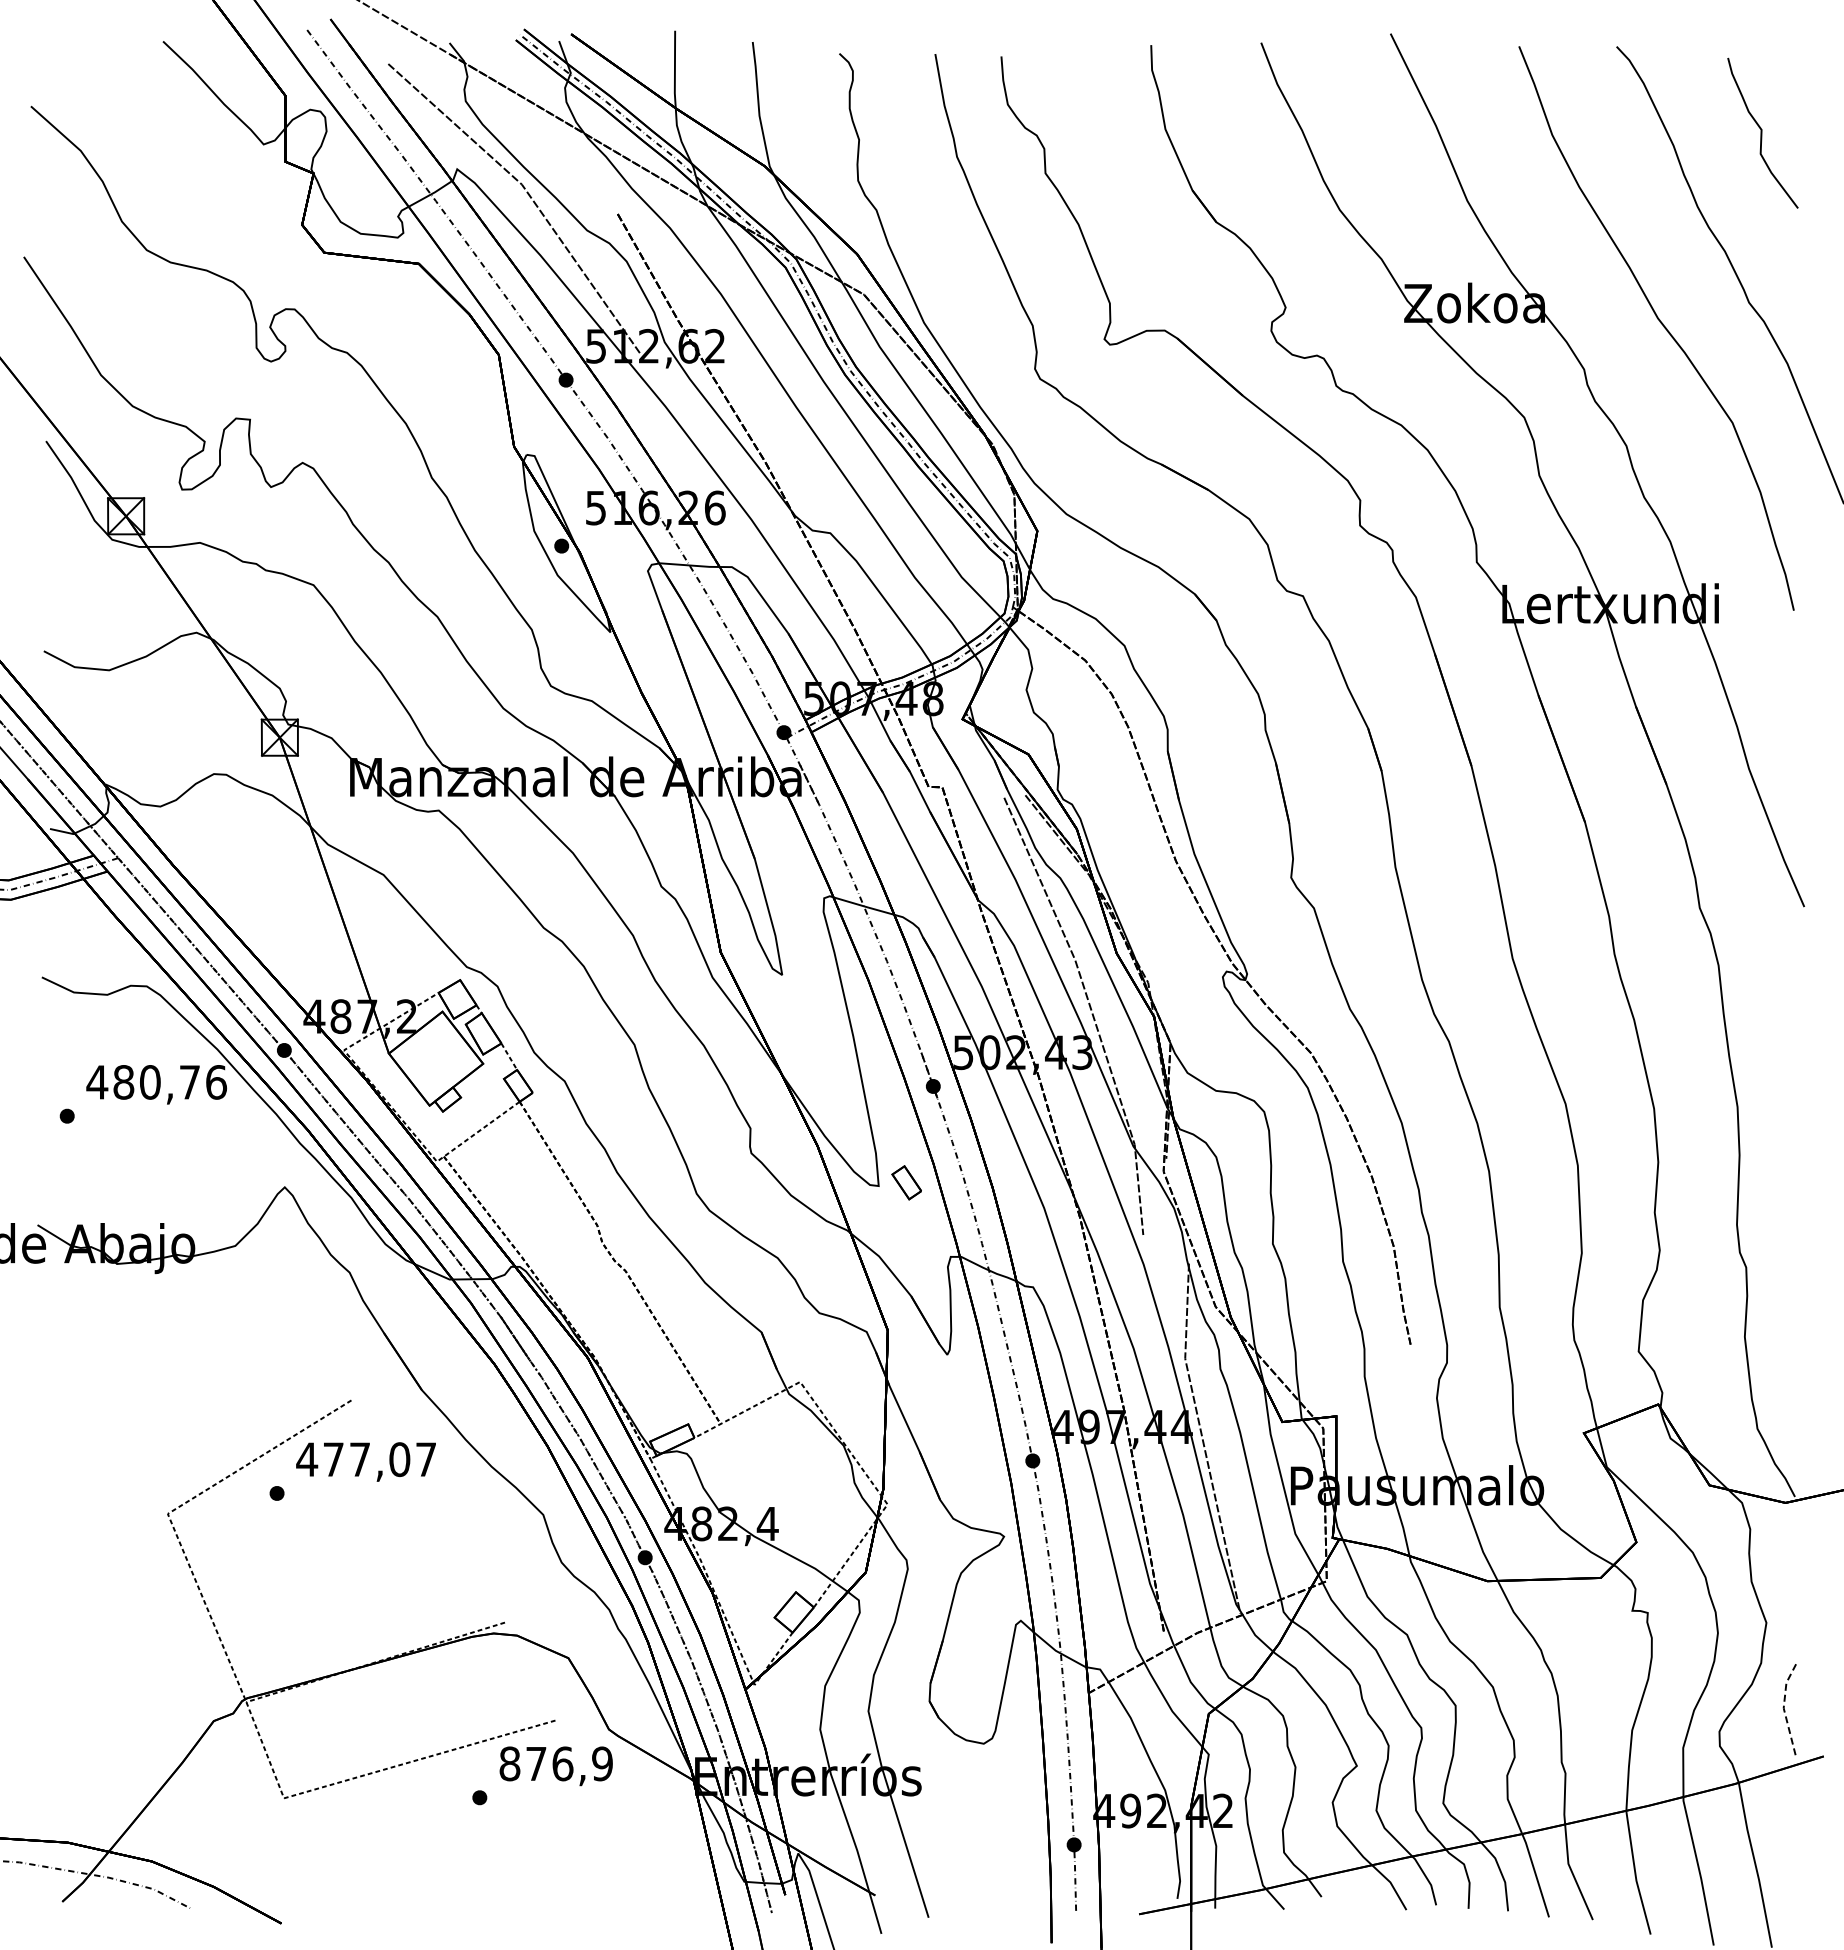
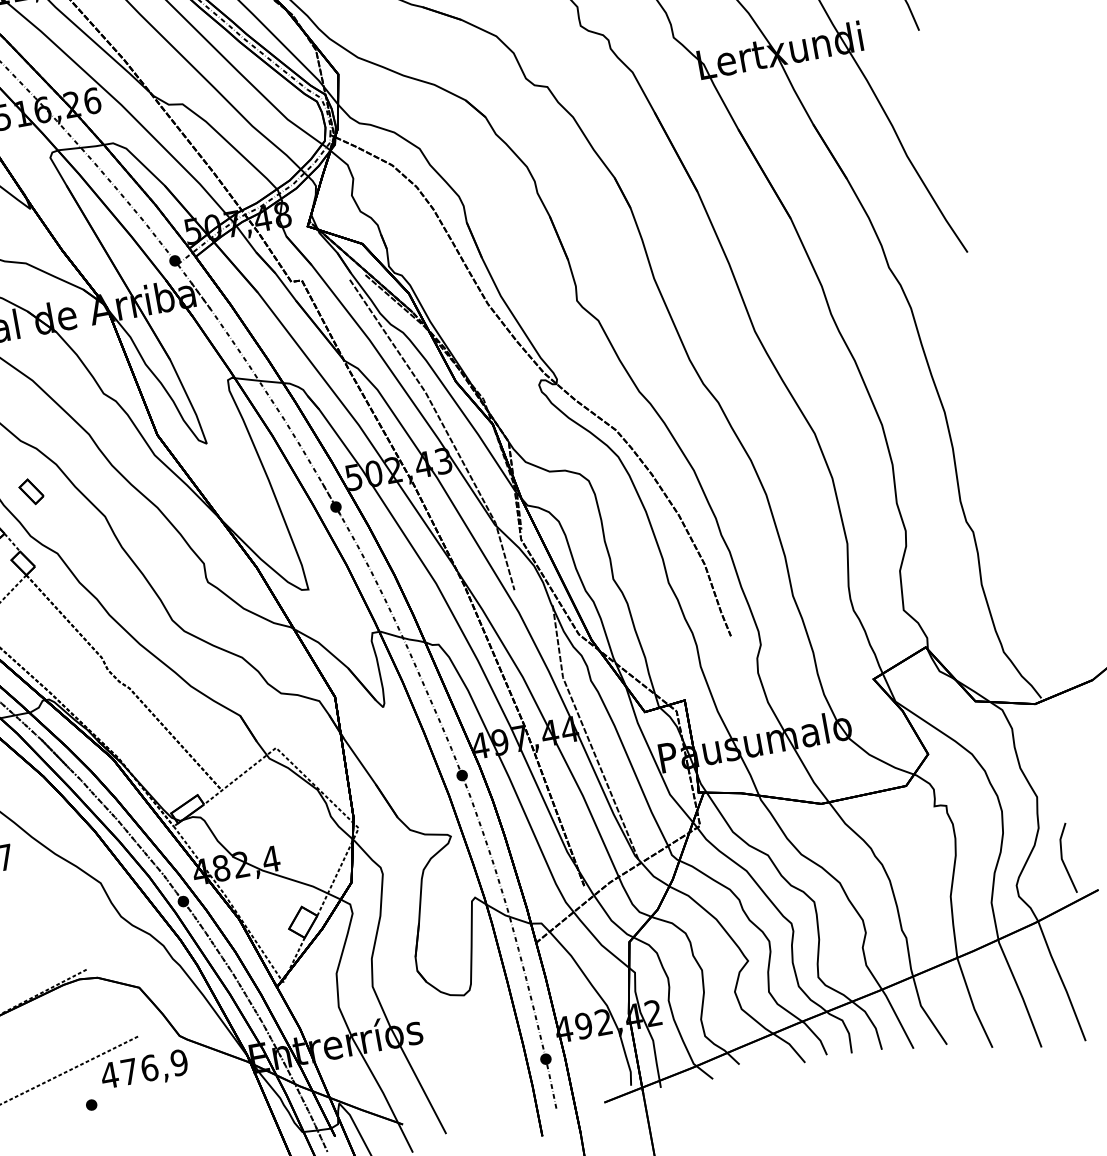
part: (906, 1182) -> (31, 491), moved
line: (1783, 1708) -> (1061, 859), dashed -> solid
text: (509, 1763) -> (109, 1075), 876,9 -> 476,9

